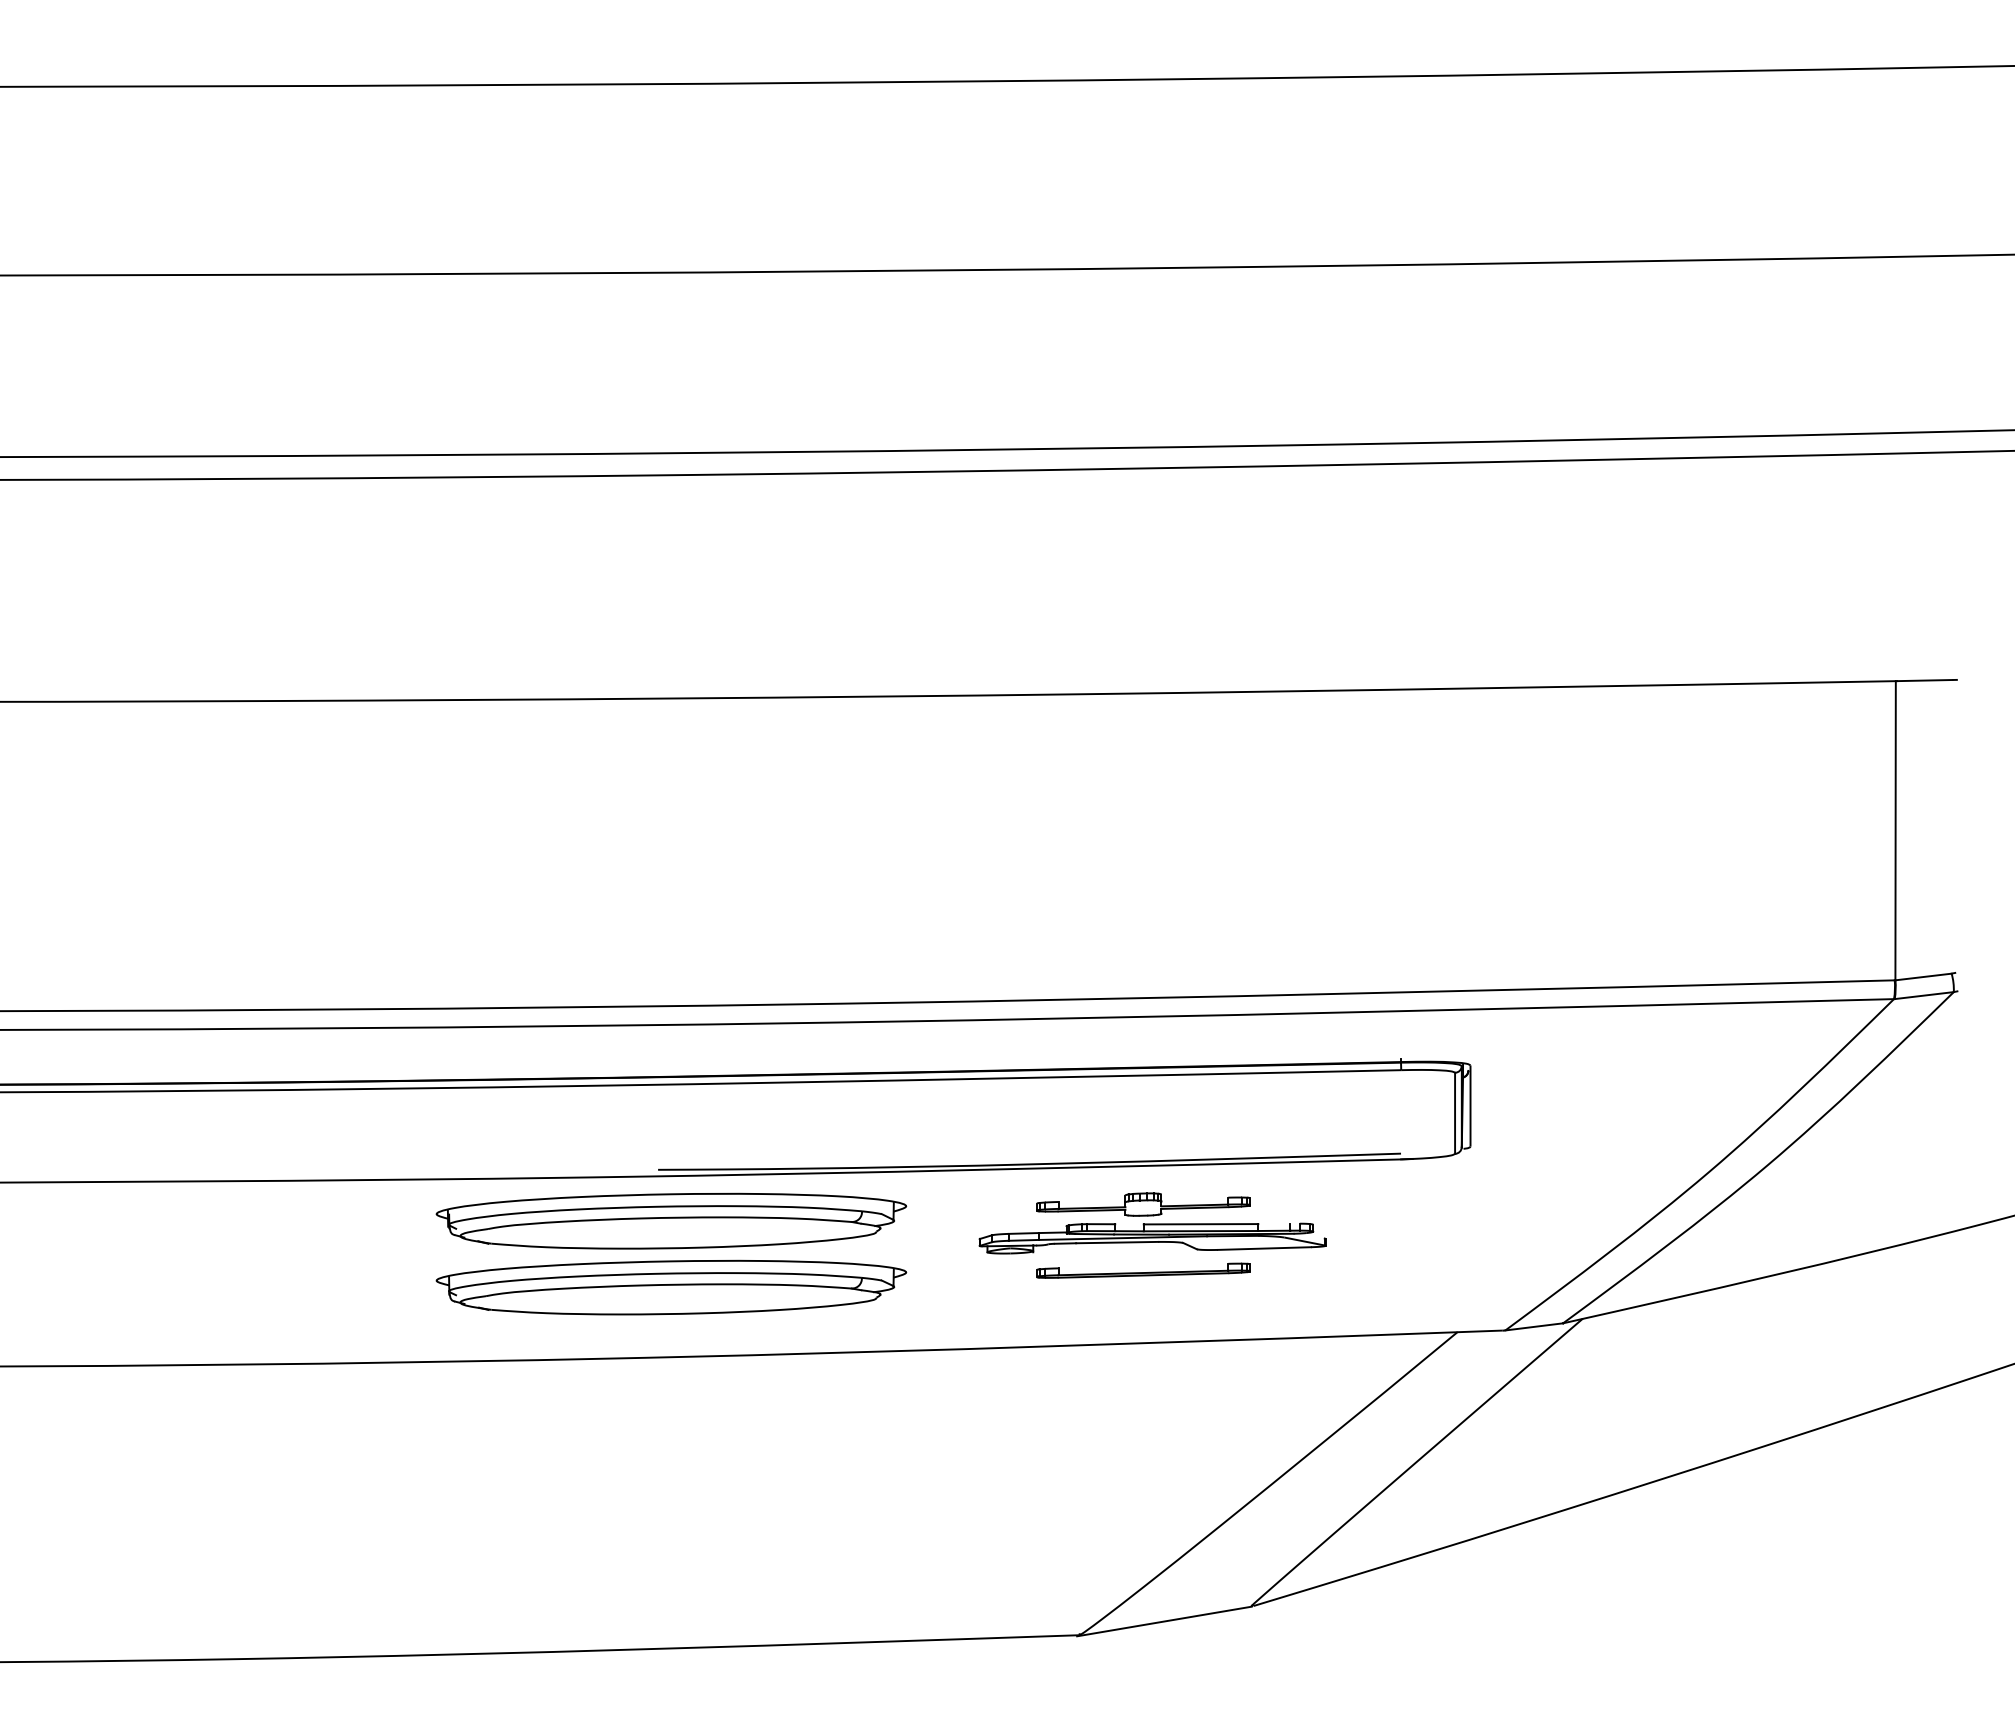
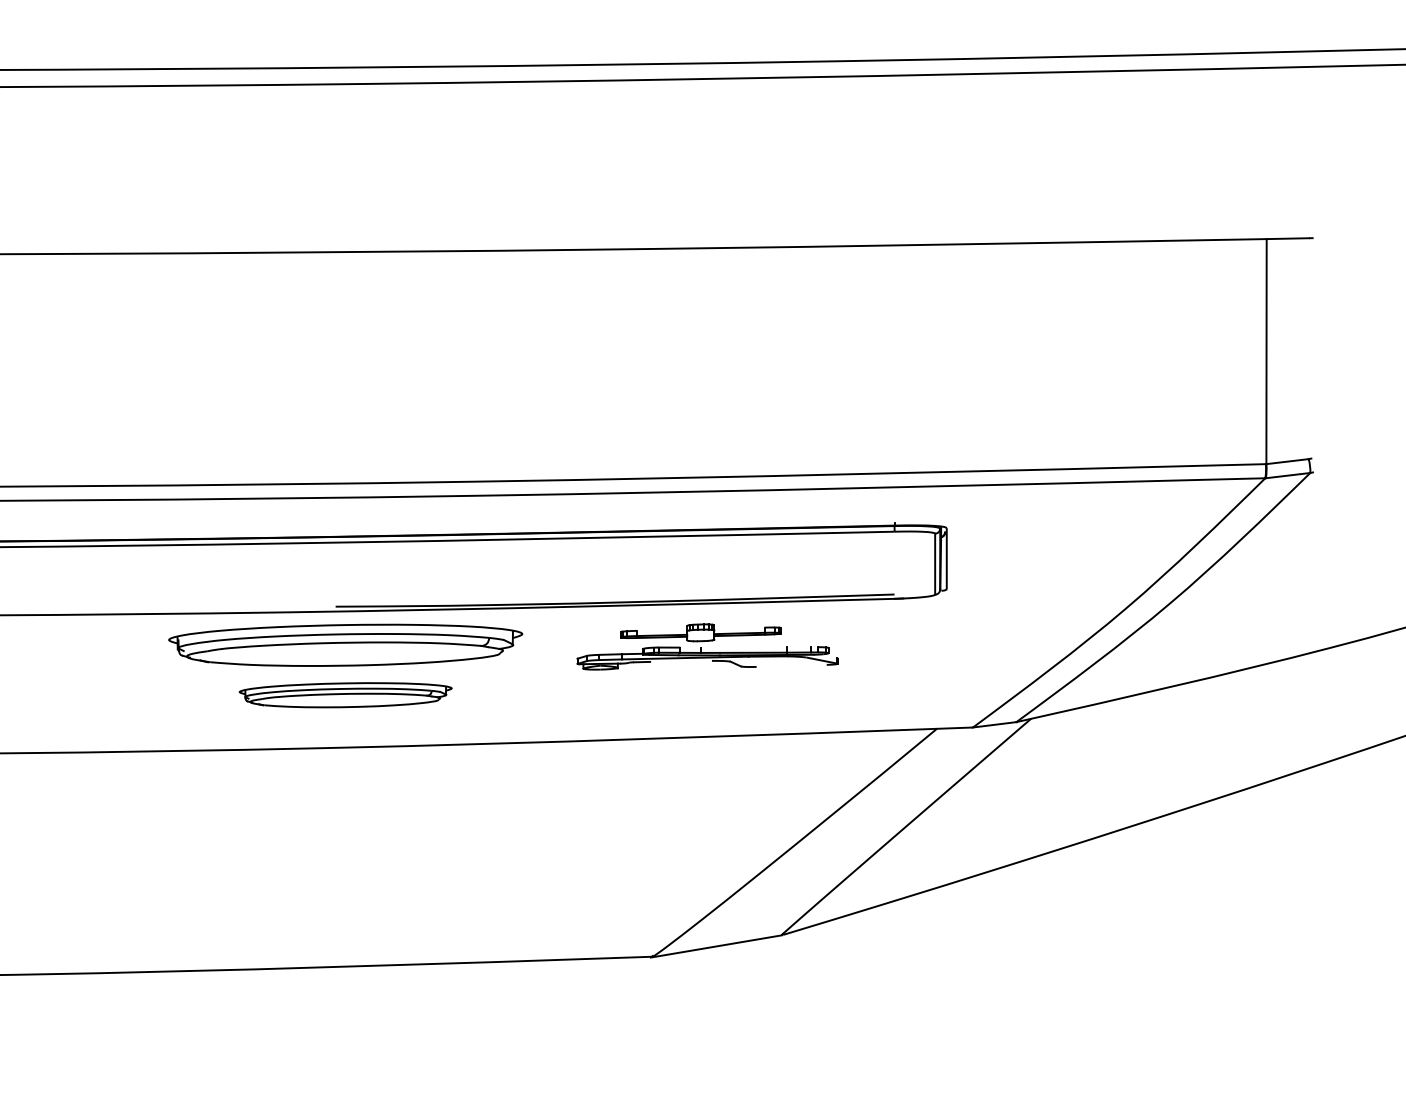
line: (1200, 1224) -> (743, 647), removed
line: (1117, 1242) -> (681, 661), removed
line: (1263, 1248) -> (791, 665), removed
part: (1143, 1270) -> (700, 682), removed
part: (671, 1287) -> (345, 695), size x0.6

